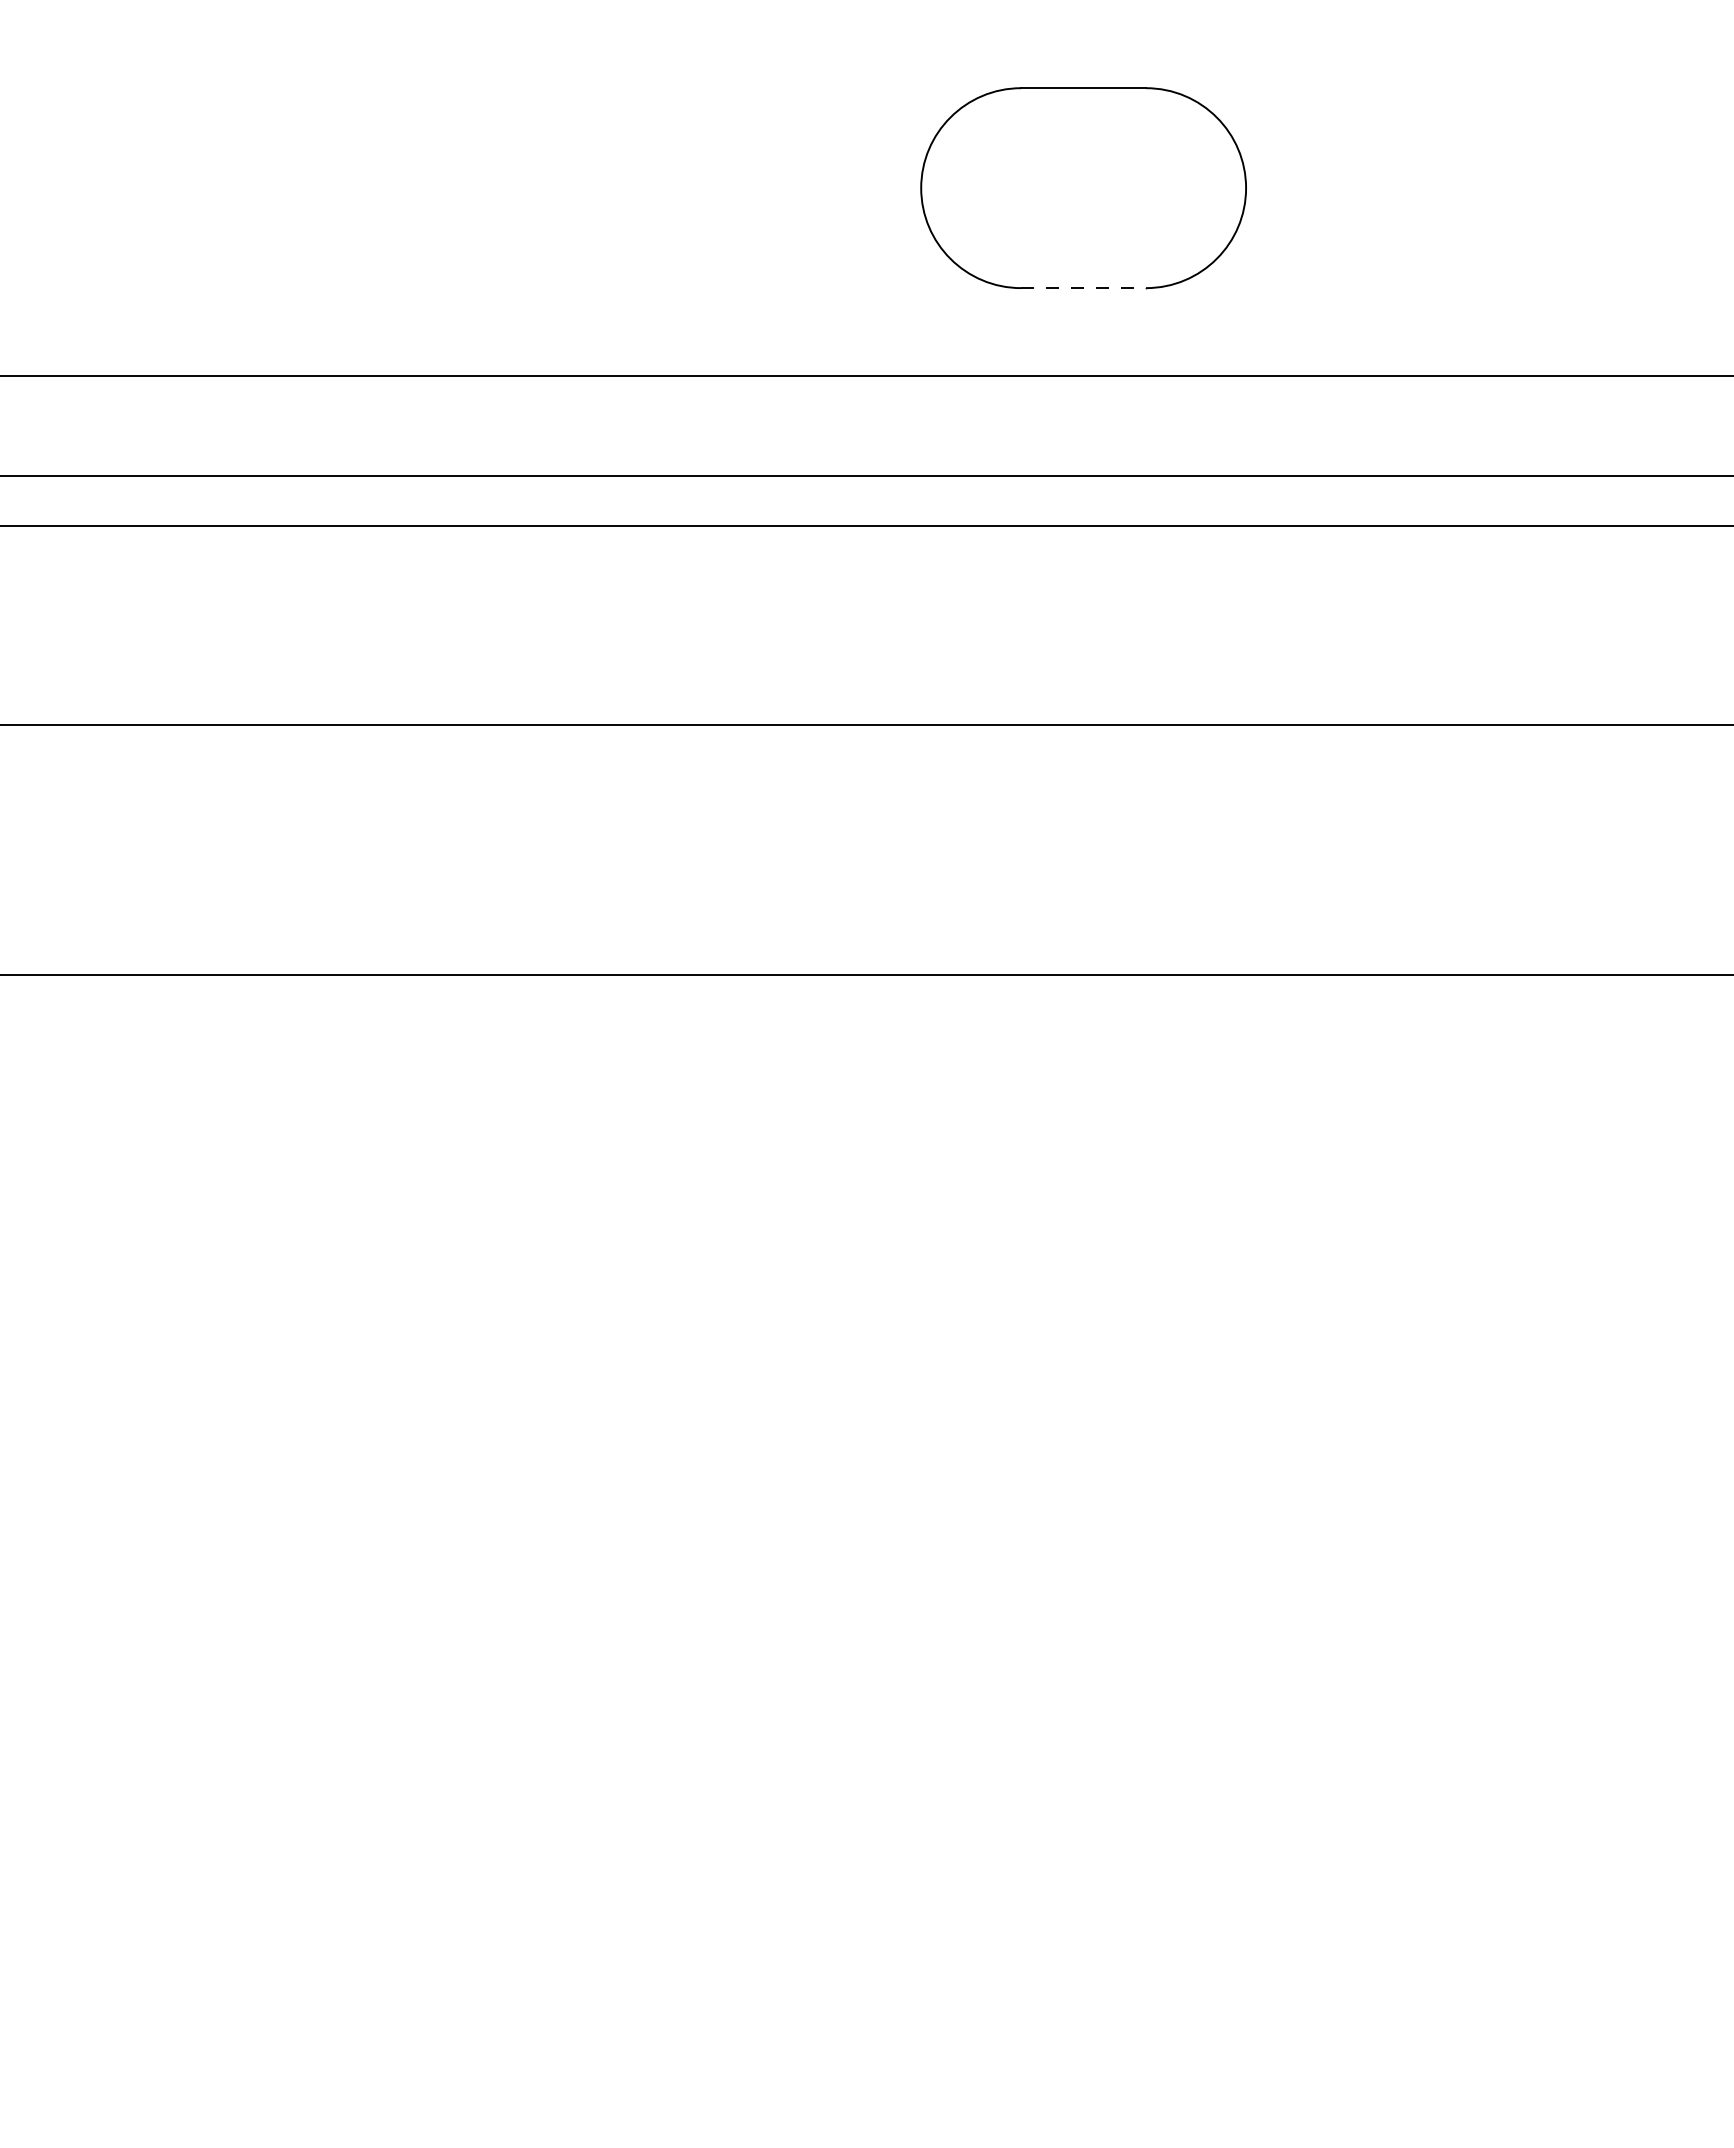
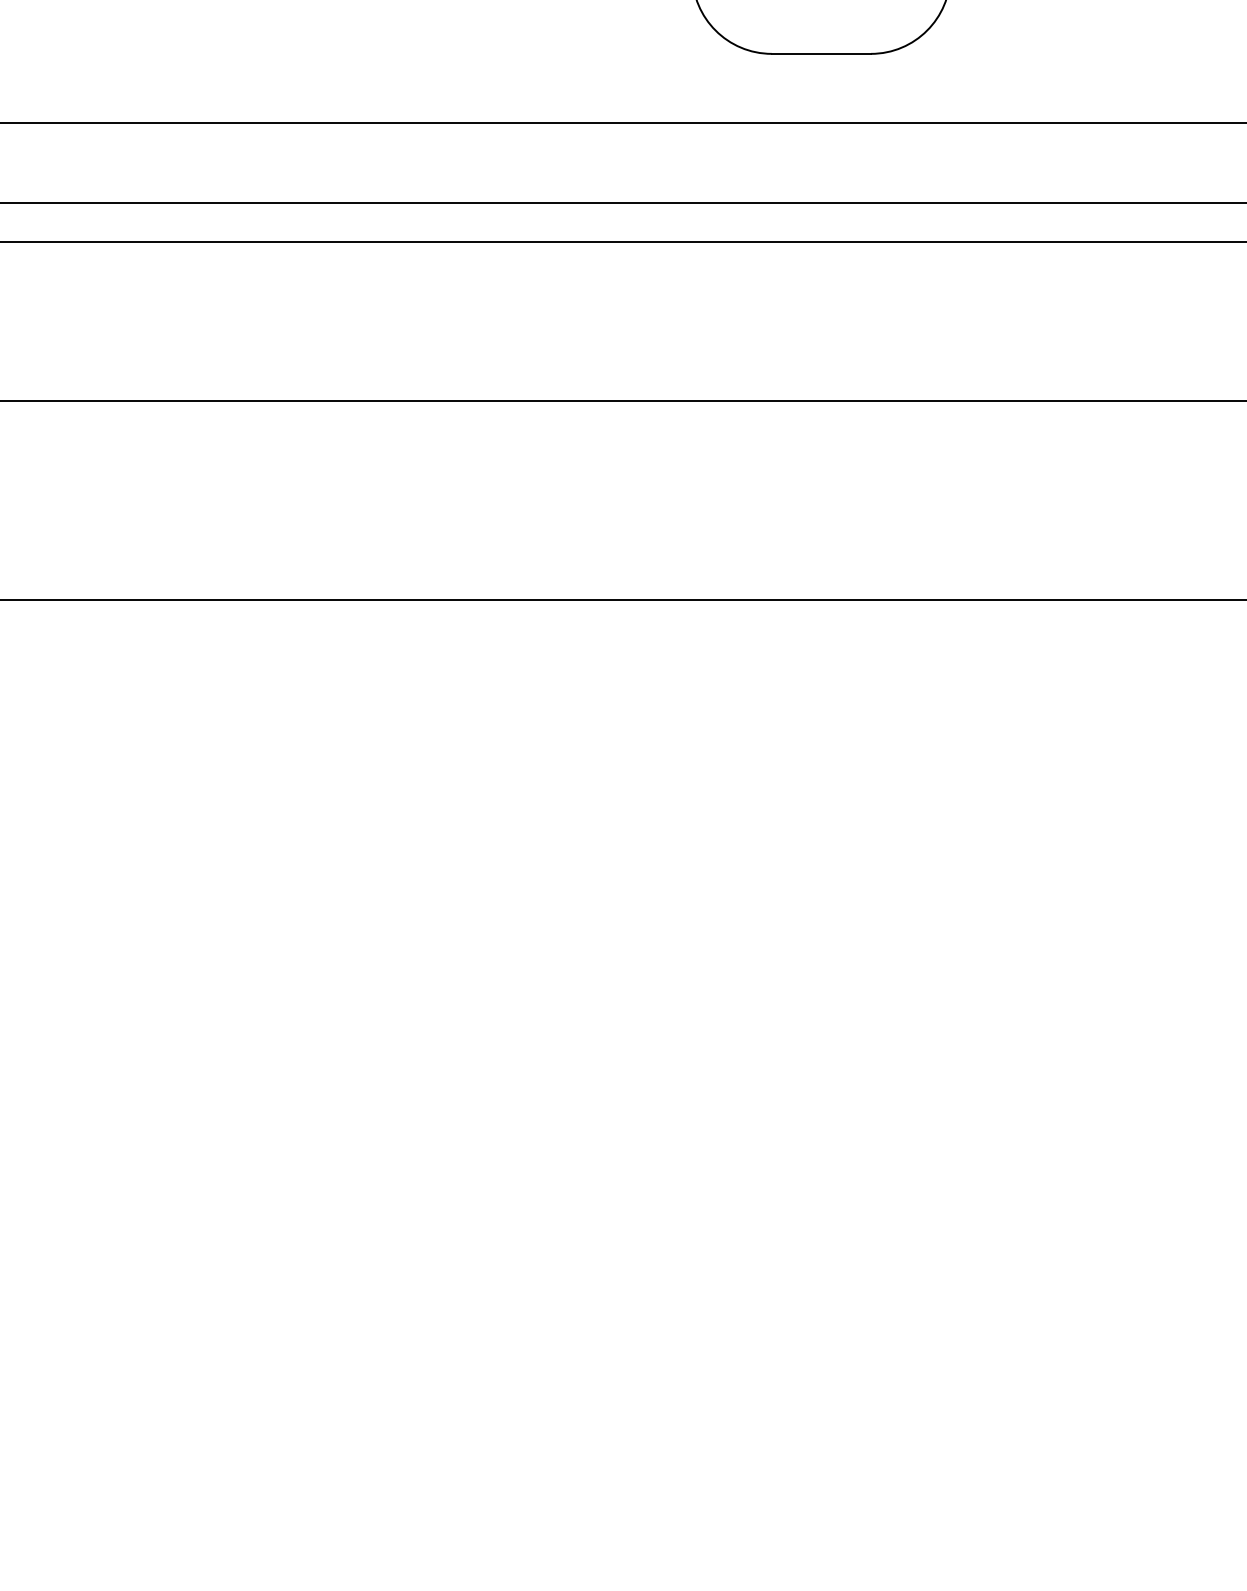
line: (1084, 288) -> (822, 54), dashed -> solid

